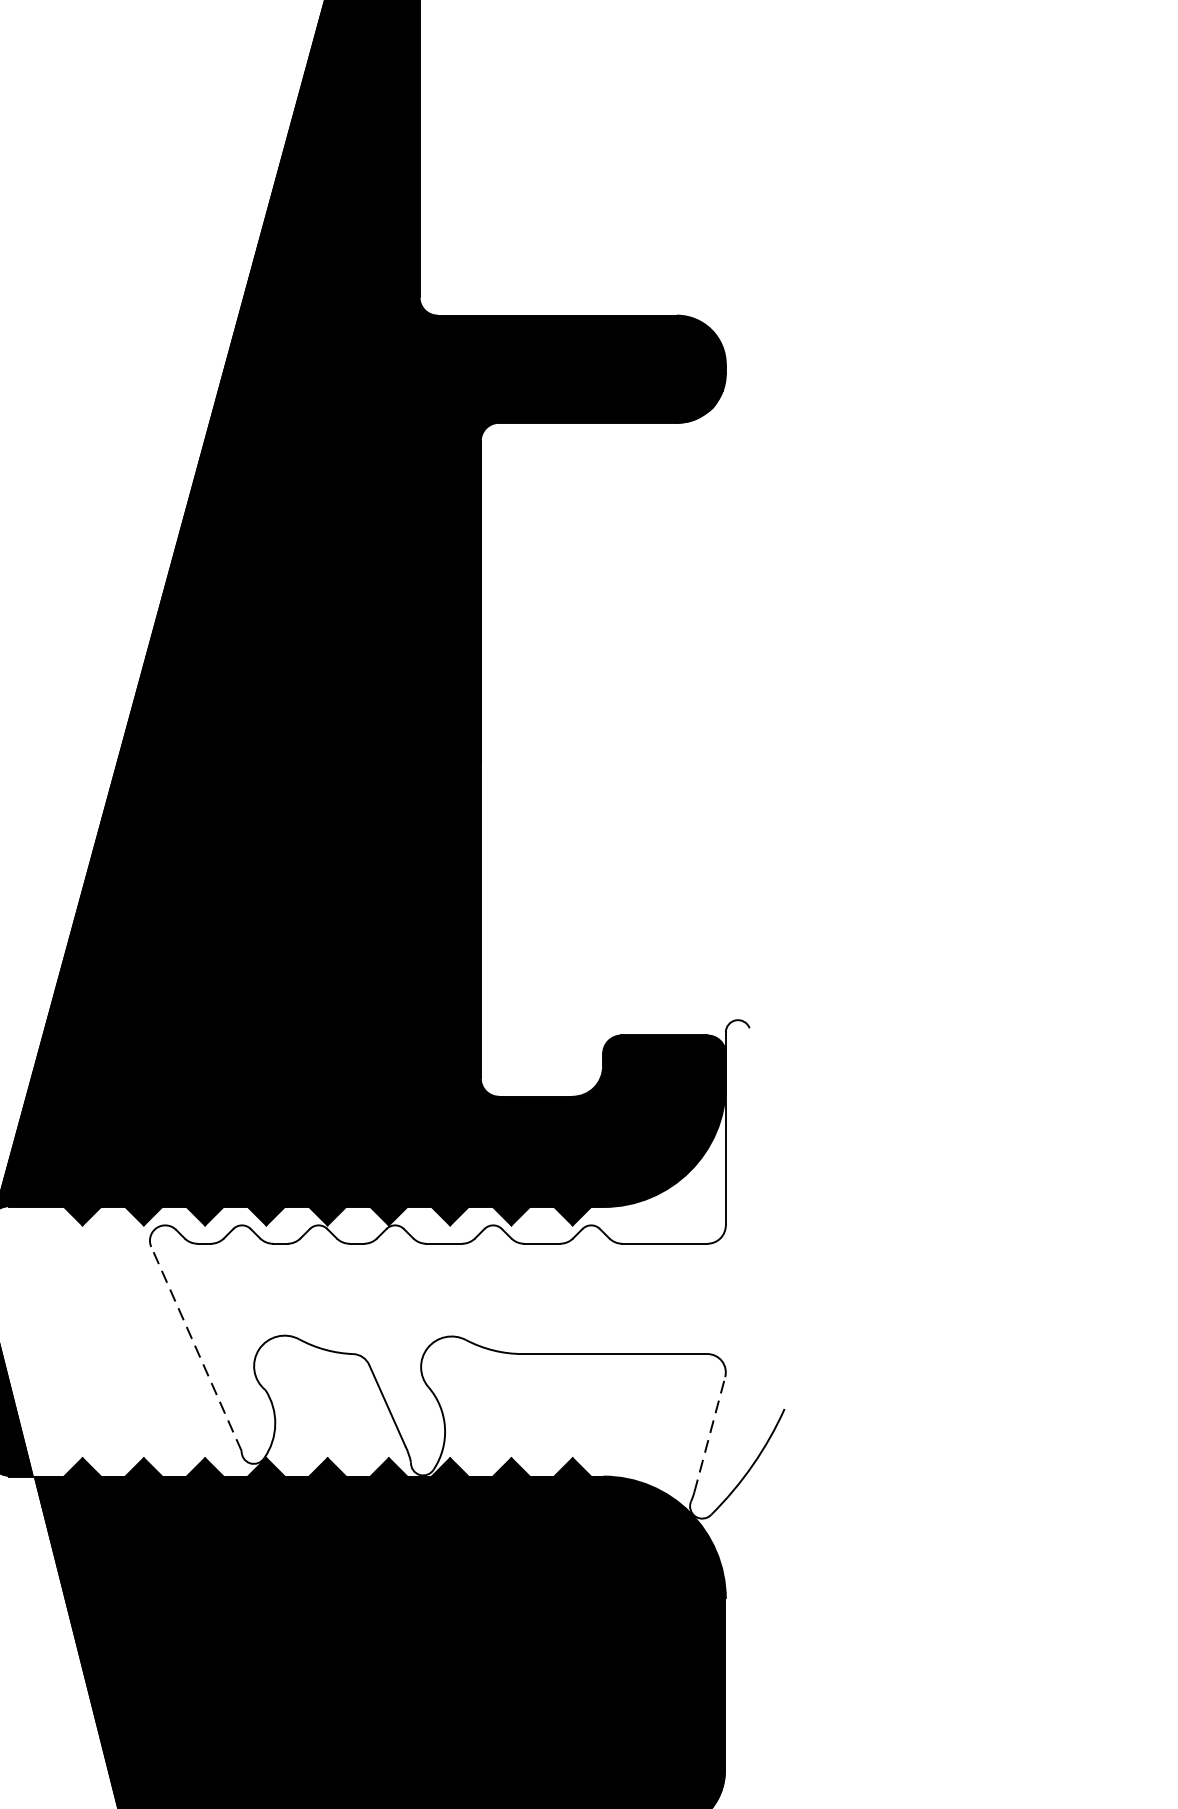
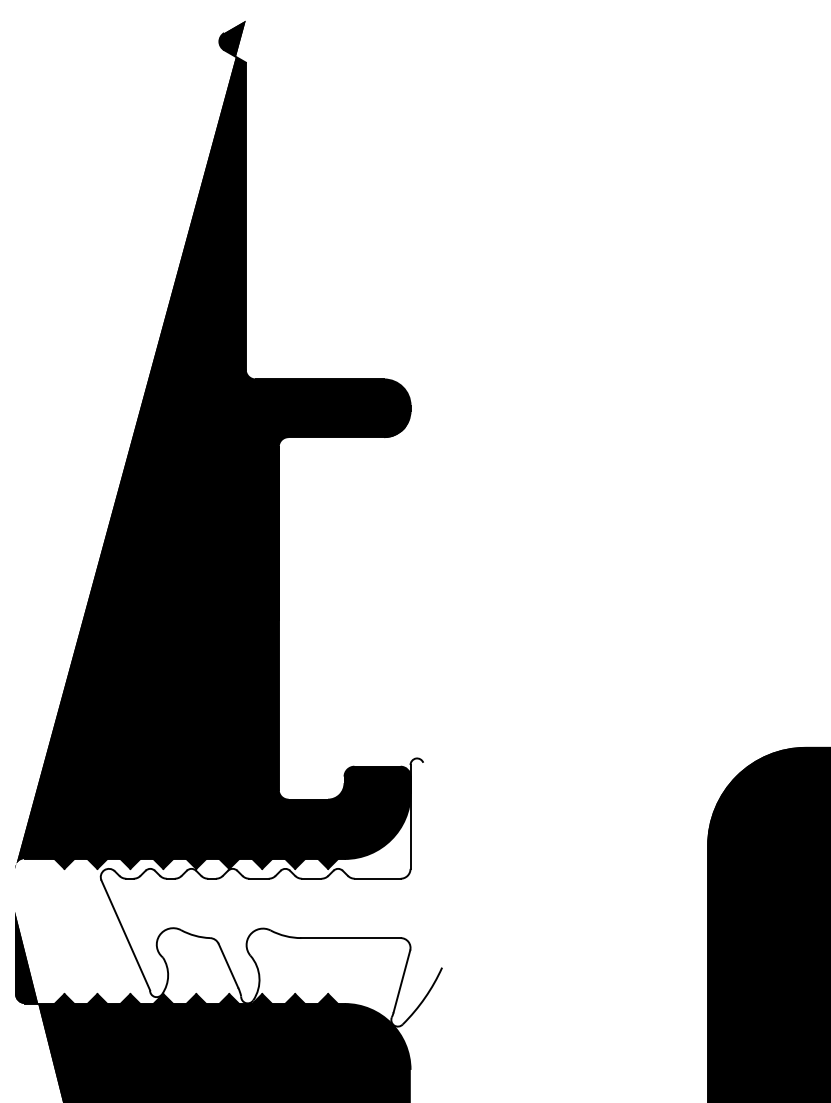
line: (195, 1347) -> (125, 934), dashed -> solid
line: (710, 1432) -> (402, 980), dashed -> solid

